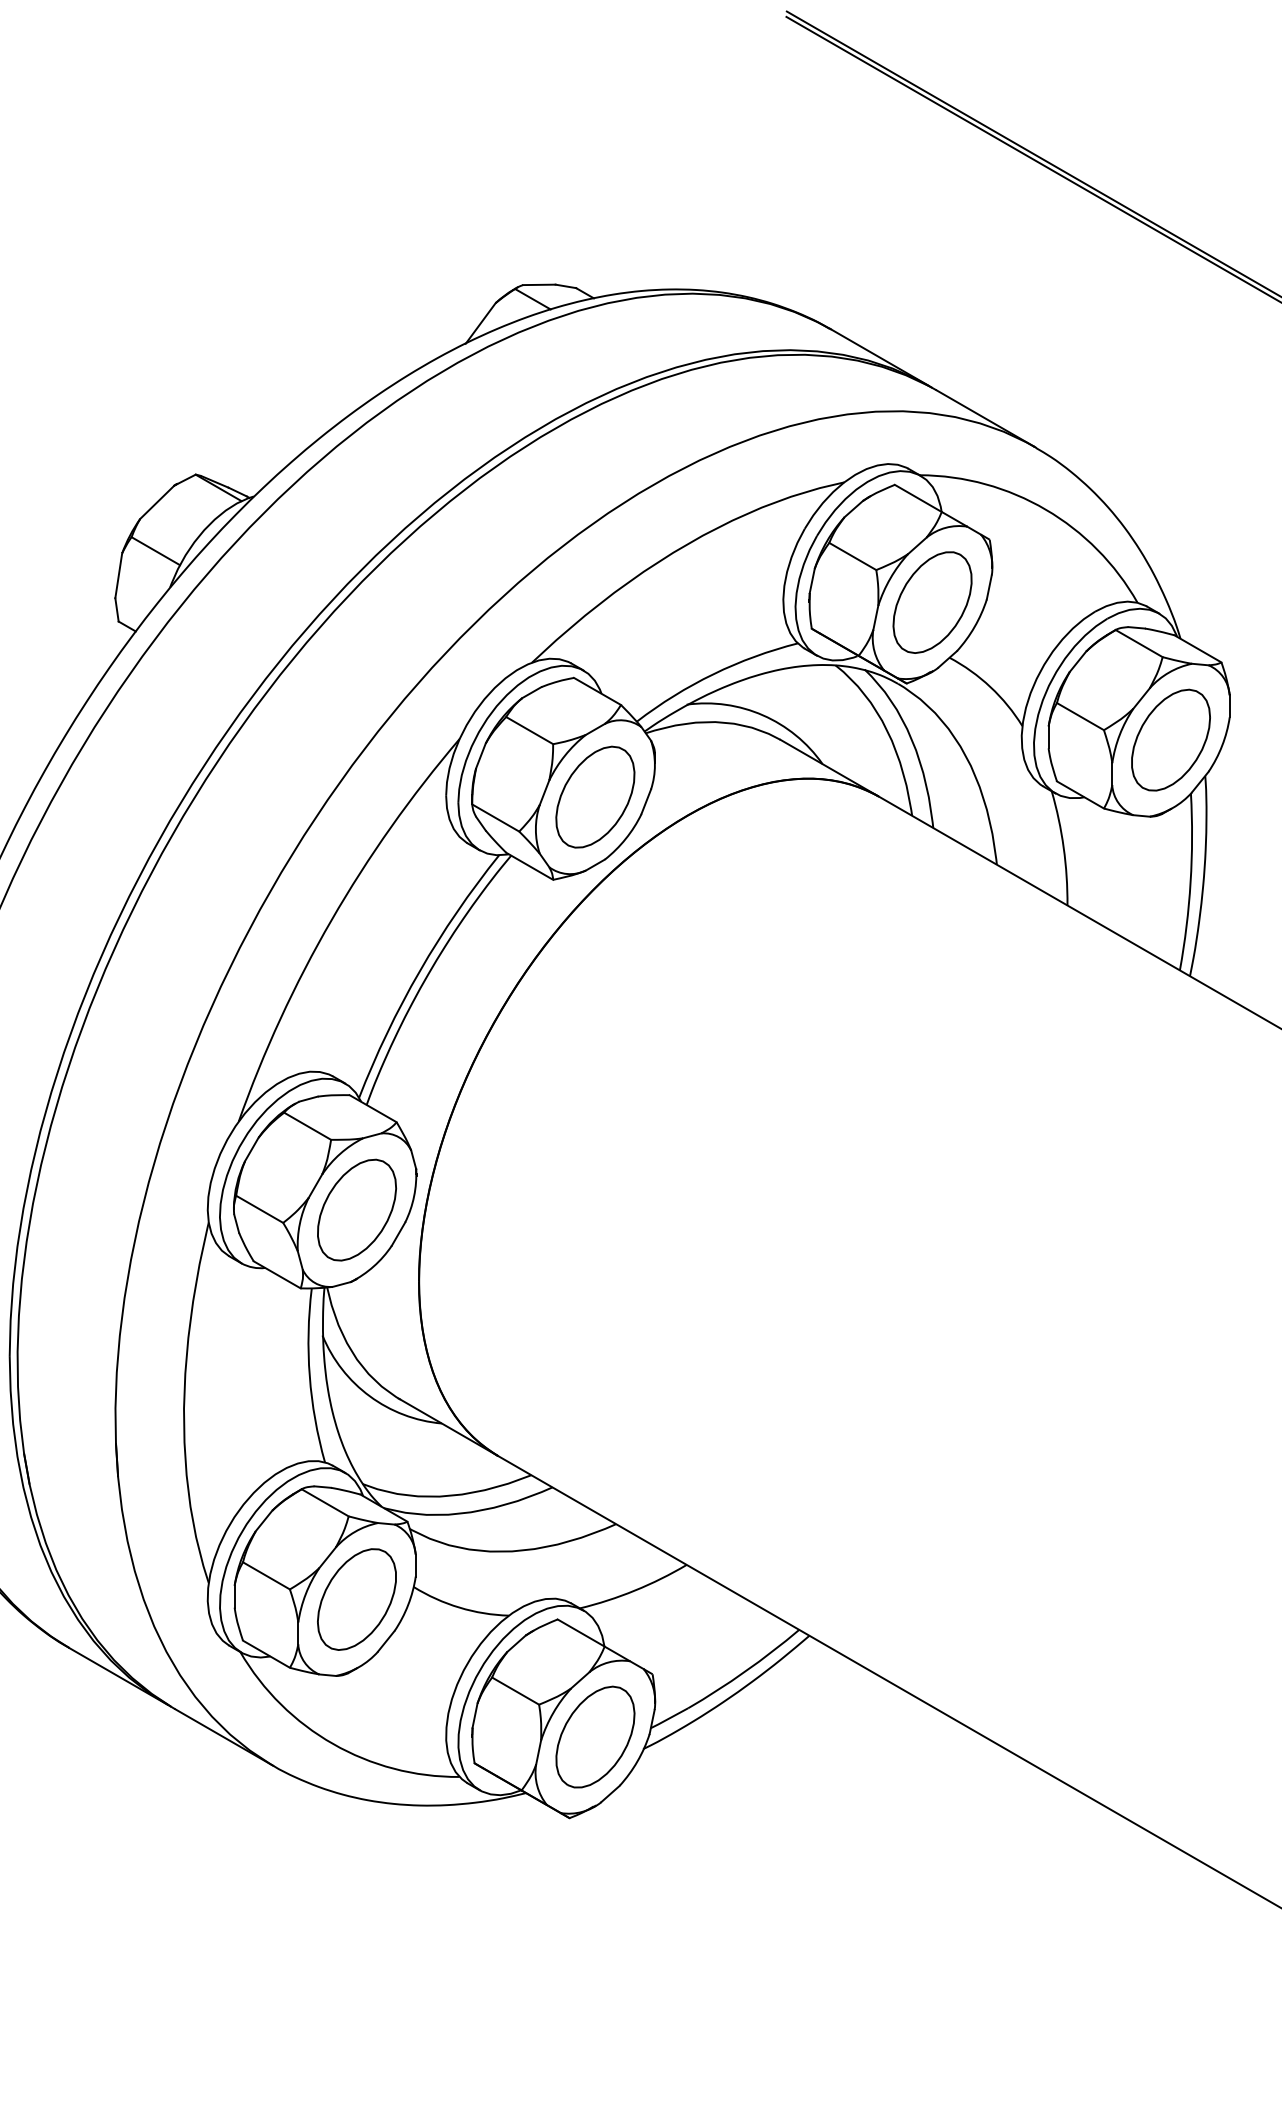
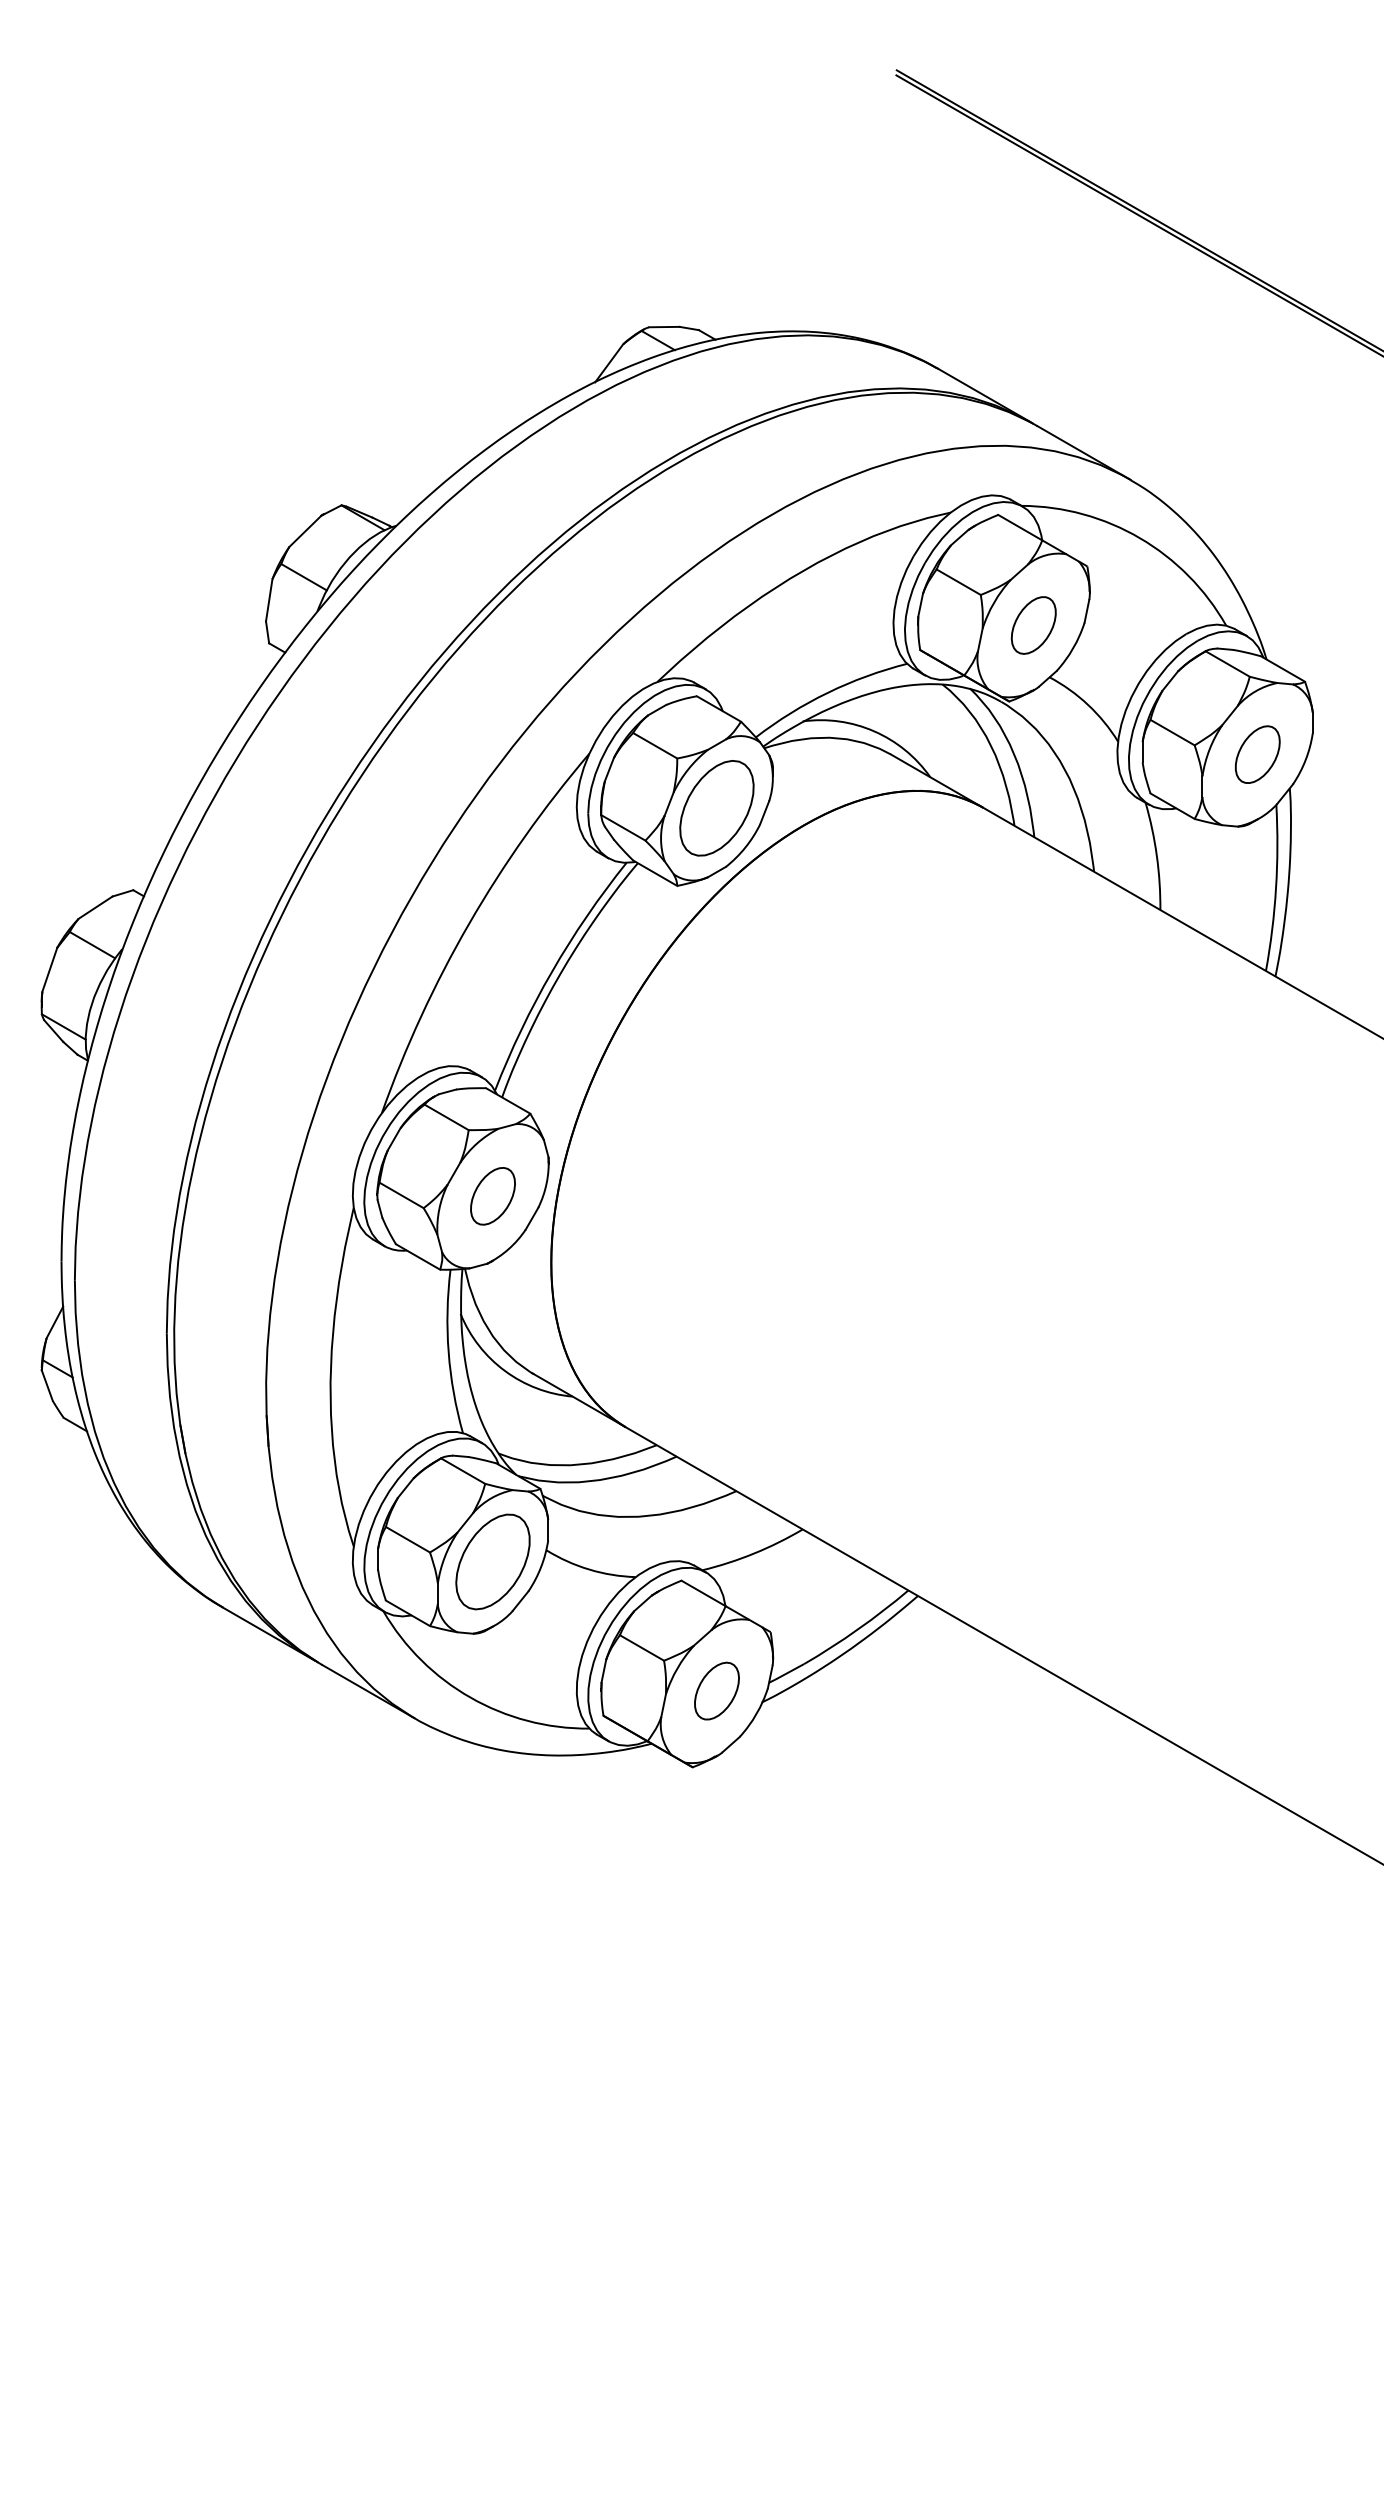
part: (932, 602) -> (1033, 625), size x0.6
part: (1170, 739) -> (1257, 754), size x0.6
part: (356, 1210) -> (492, 1196), size x0.6
part: (594, 1736) -> (716, 1690), size x0.6

